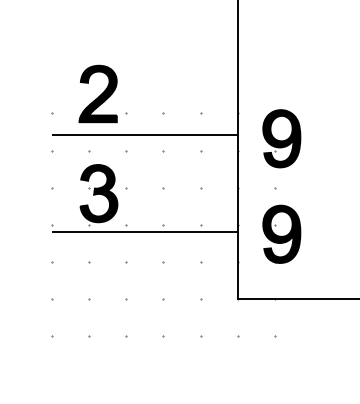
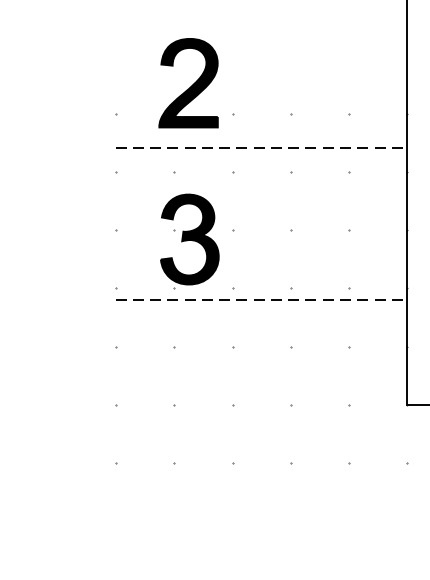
line: (144, 135) -> (261, 148), solid -> dashed
line: (144, 232) -> (261, 300), solid -> dashed

